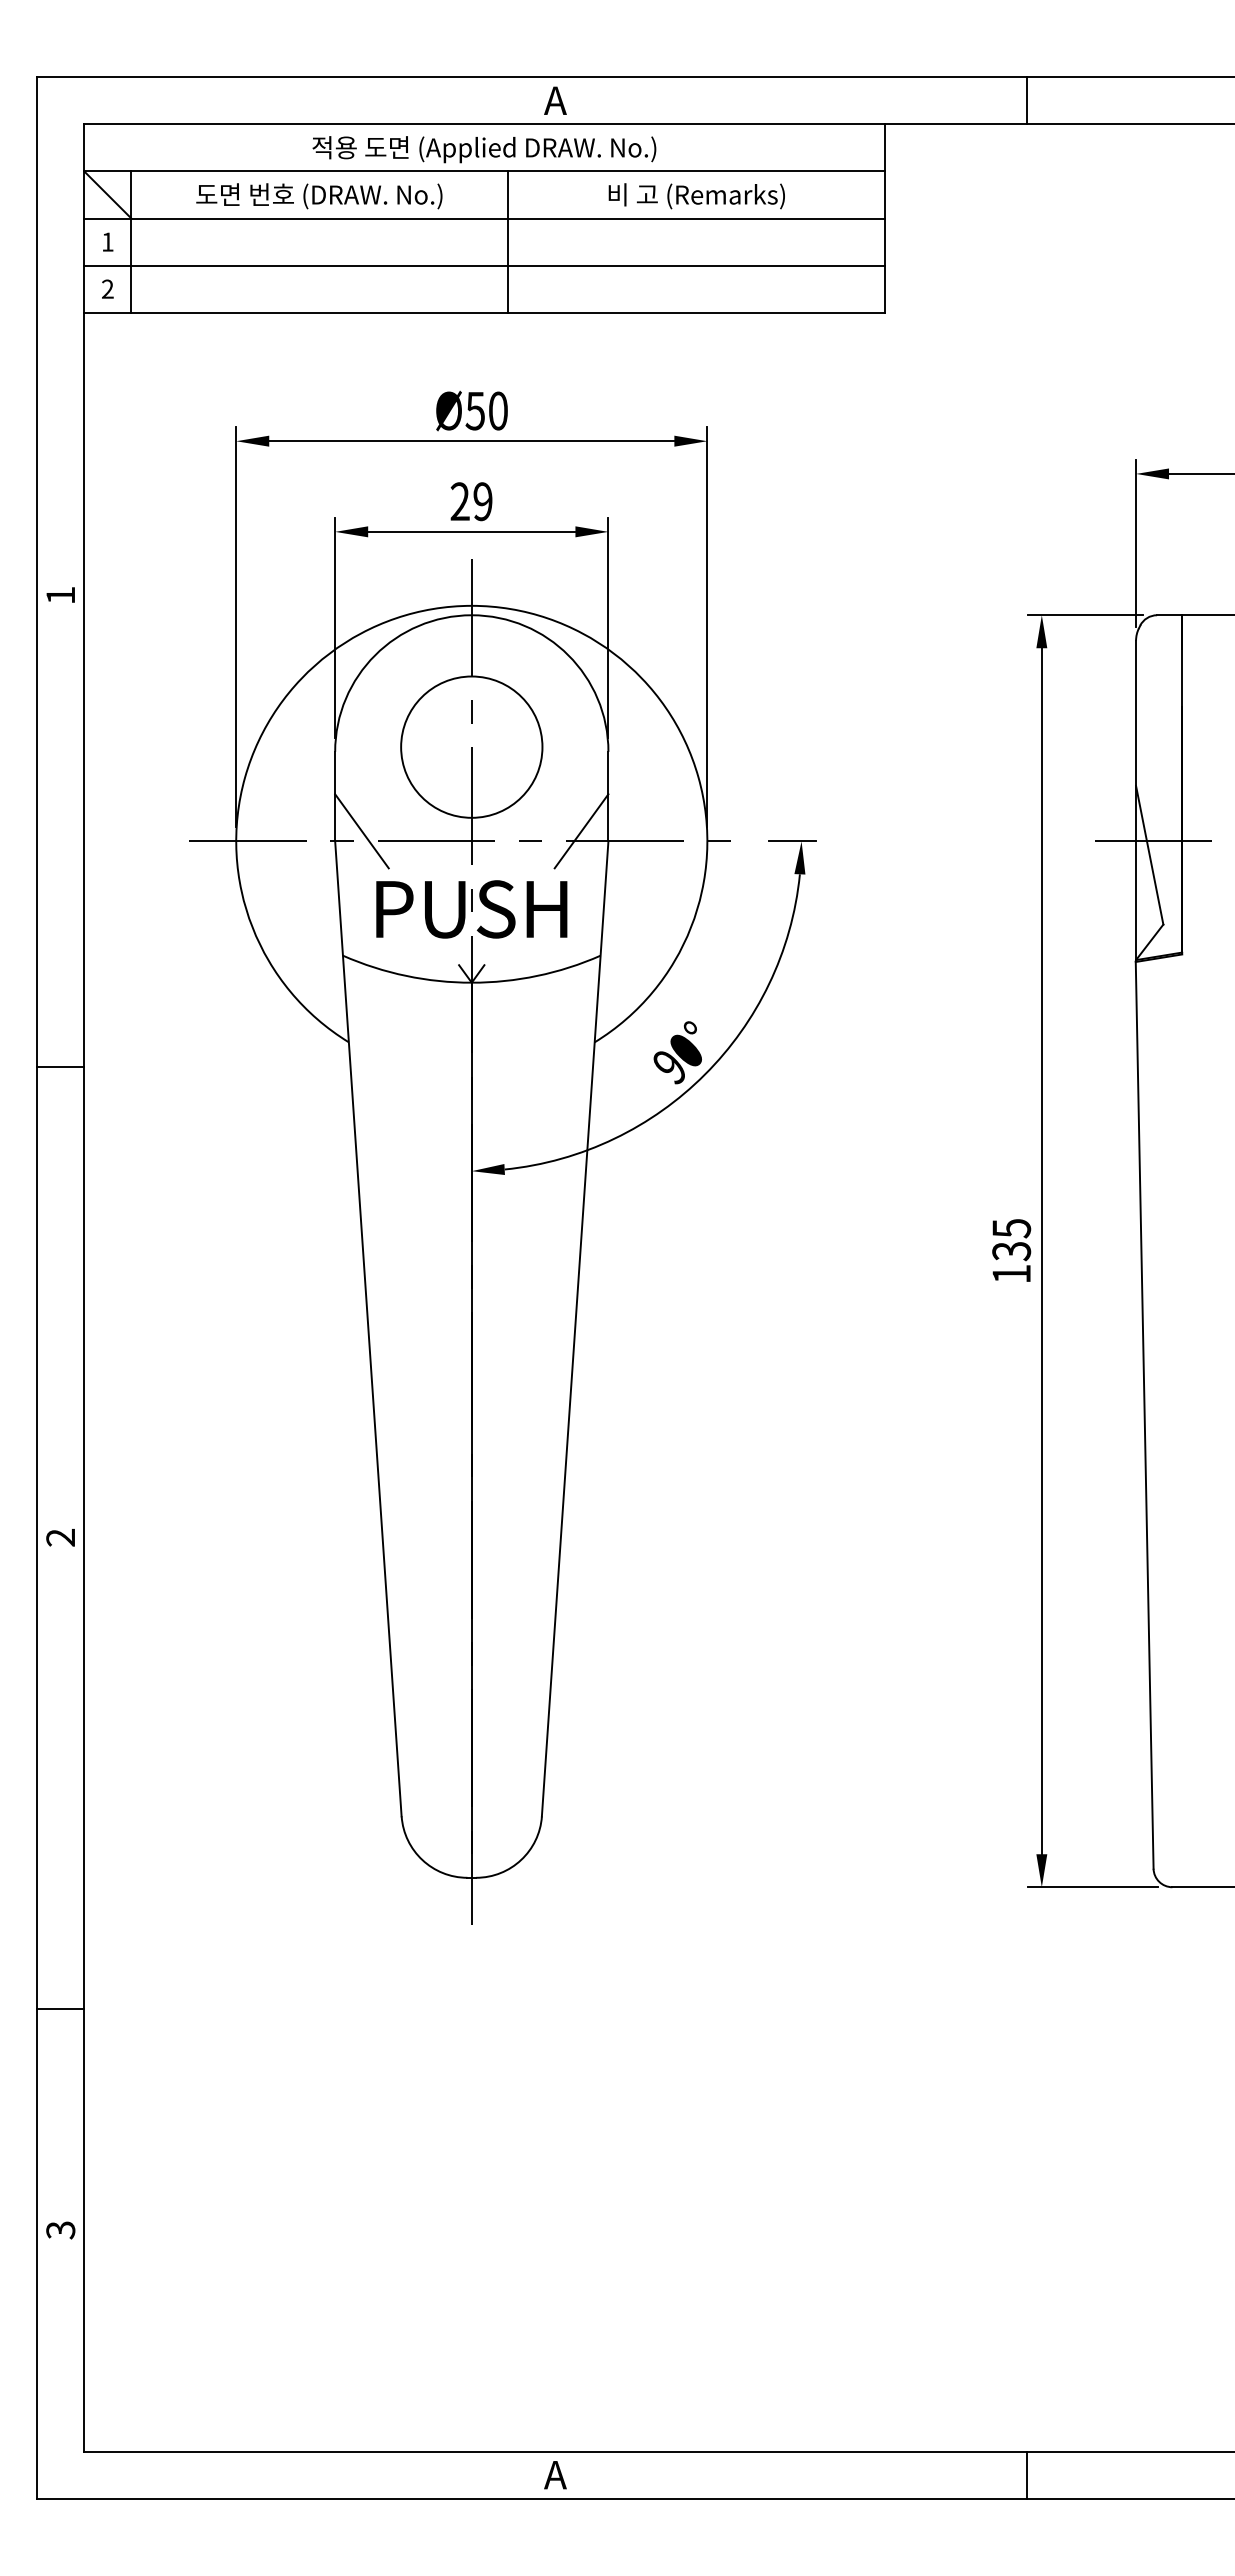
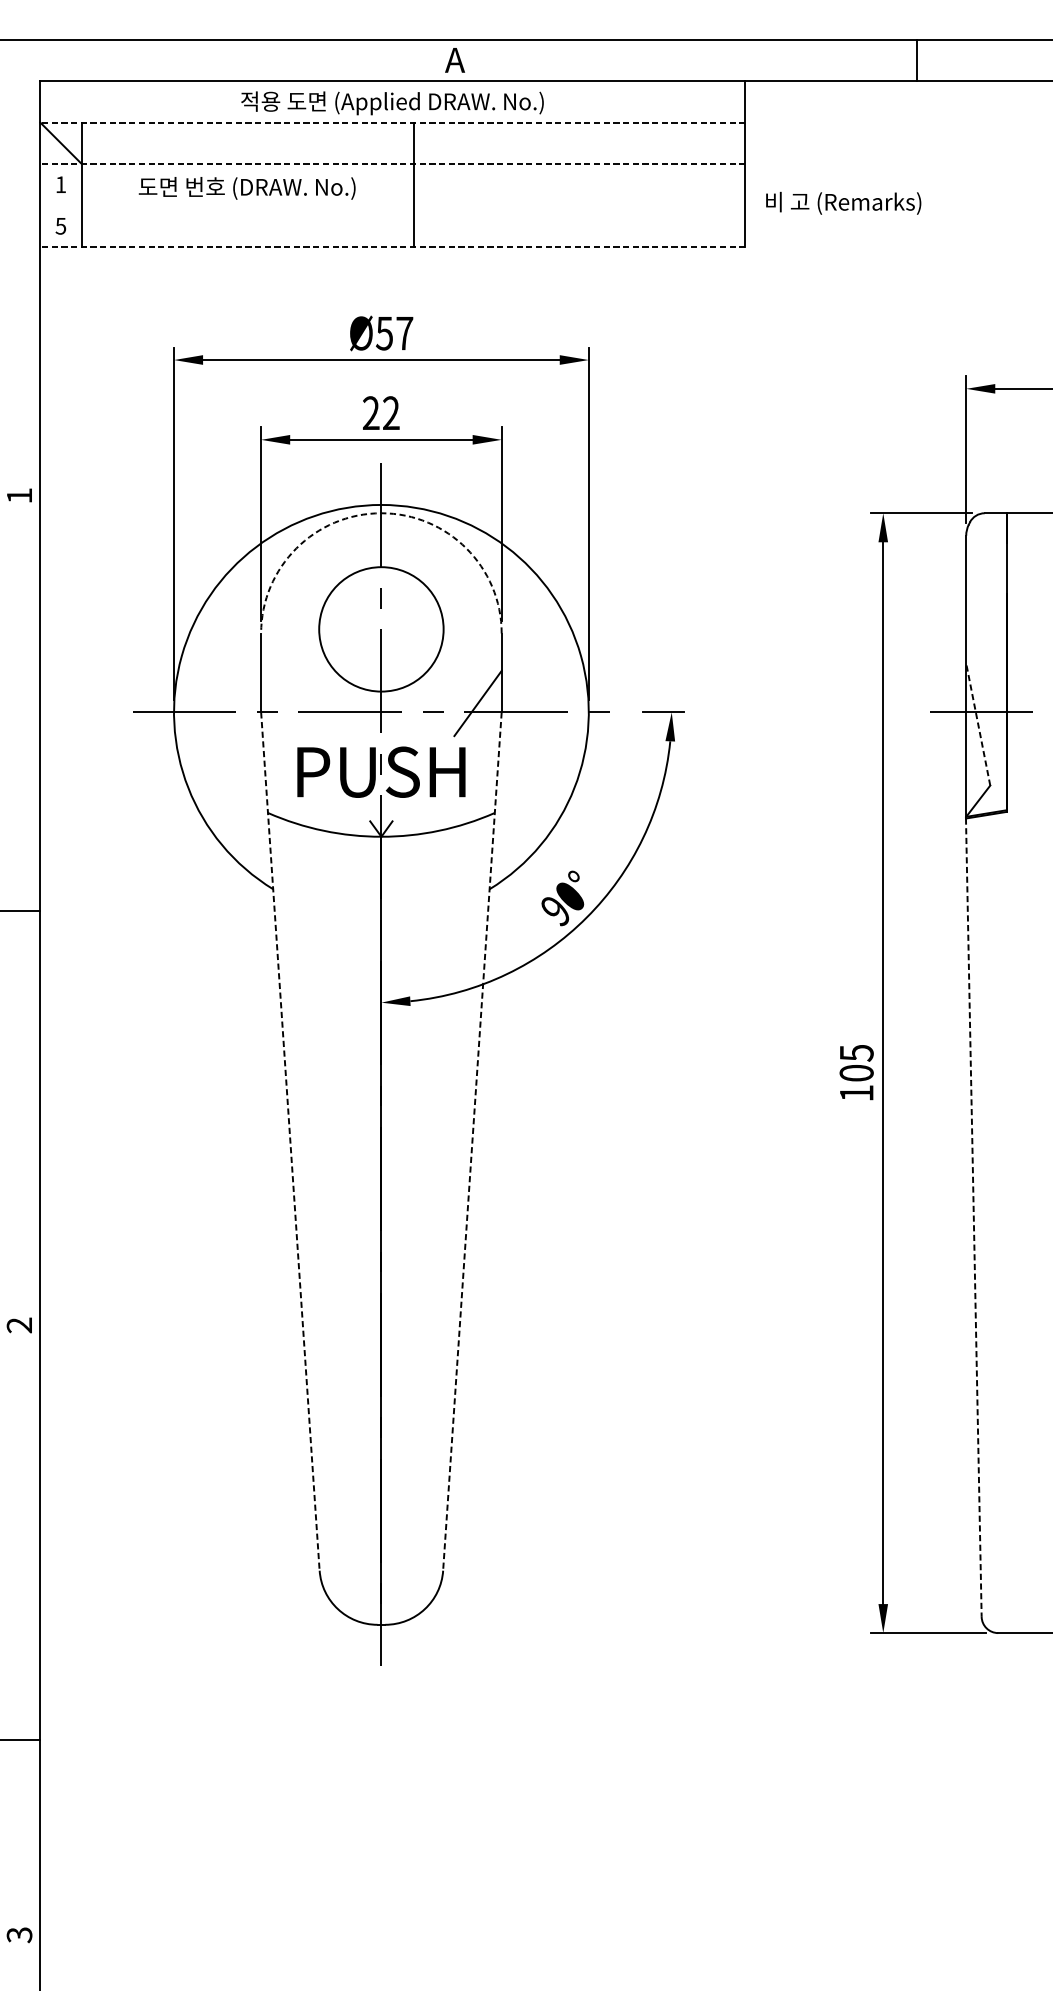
line: (1026, 100) -> (916, 60), moved
line: (484, 171) -> (392, 122), solid -> dashed
text: (319, 196) -> (247, 188), moved
text: (696, 196) -> (843, 203), moved
line: (484, 218) -> (392, 163), solid -> dashed
line: (484, 265) -> (392, 205), removed
text: (107, 288) -> (60, 225), 2 -> 5
line: (484, 312) -> (392, 246), solid -> dashed
text: (498, 410) -> (404, 332), Ø50 -> Ø57
text: (482, 502) -> (390, 413), 29 -> 22
arc: (471, 615) -> (381, 513), solid -> dashed
line: (361, 831) -> (284, 703), removed
line: (1149, 855) -> (978, 724), solid -> dashed
text: (1011, 1251) -> (856, 1073), 135 -> 105
line: (368, 1328) -> (290, 1141), solid -> dashed
line: (575, 1328) -> (472, 1141), solid -> dashed
line: (1144, 1415) -> (973, 1217), solid -> dashed

